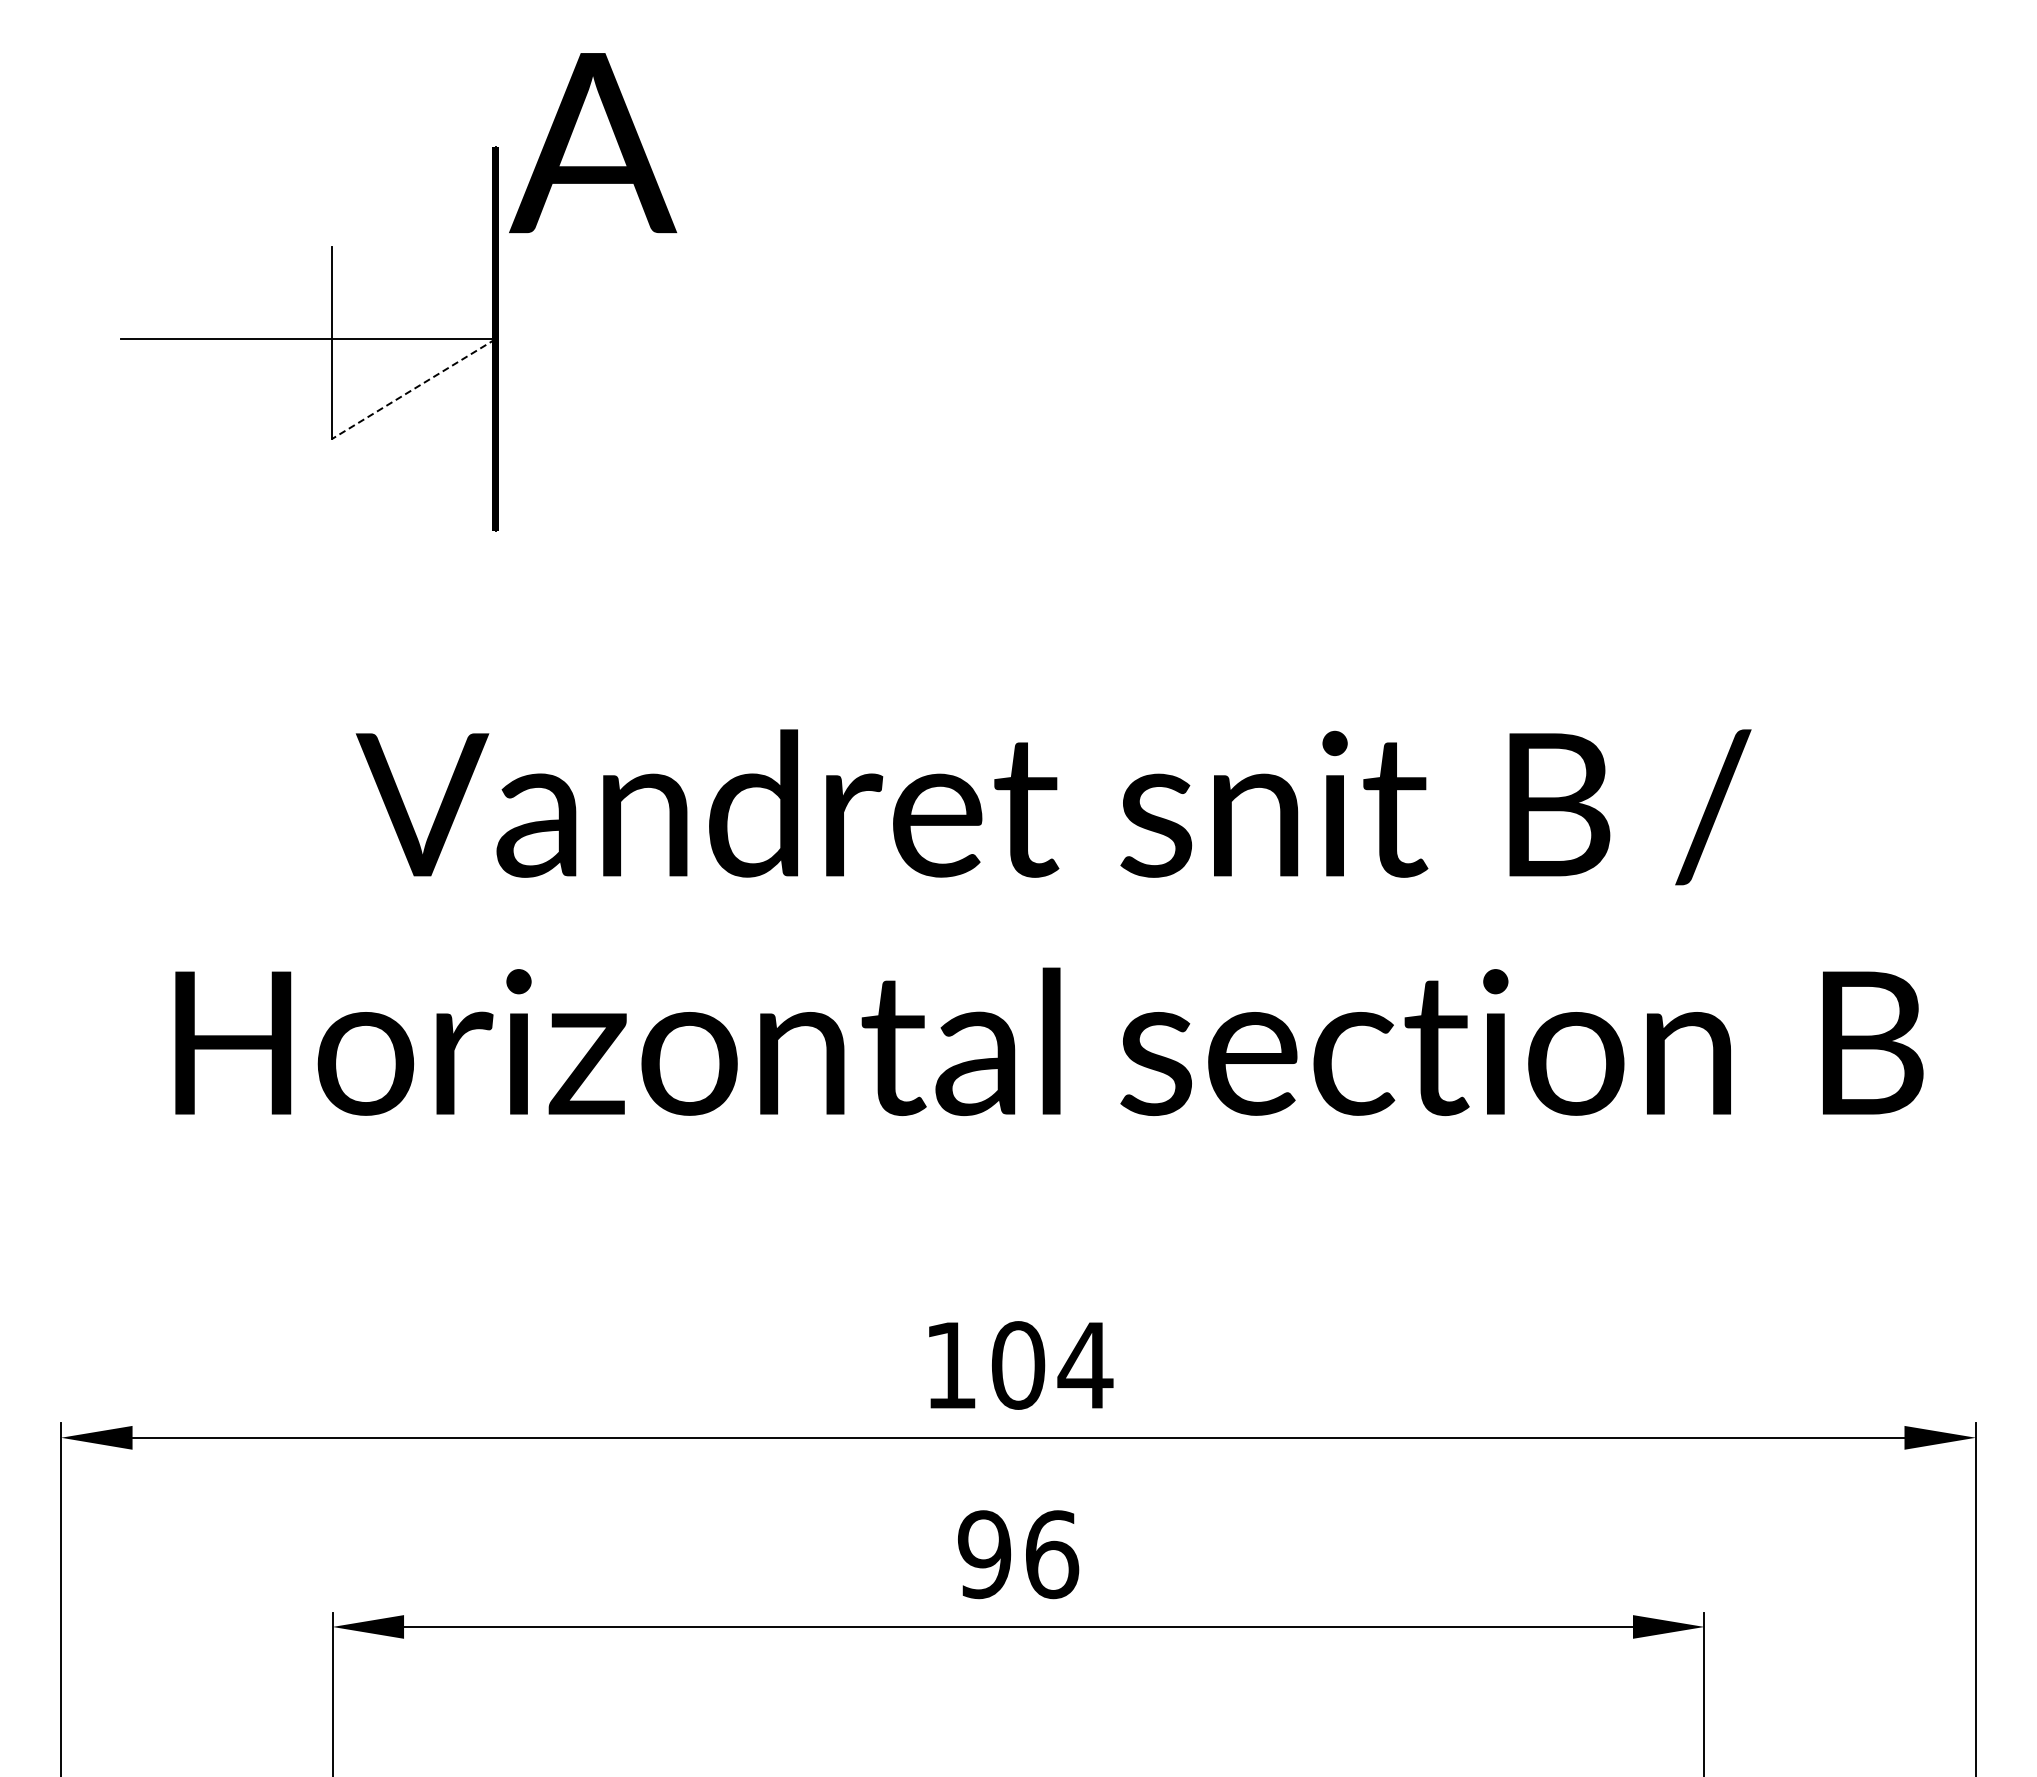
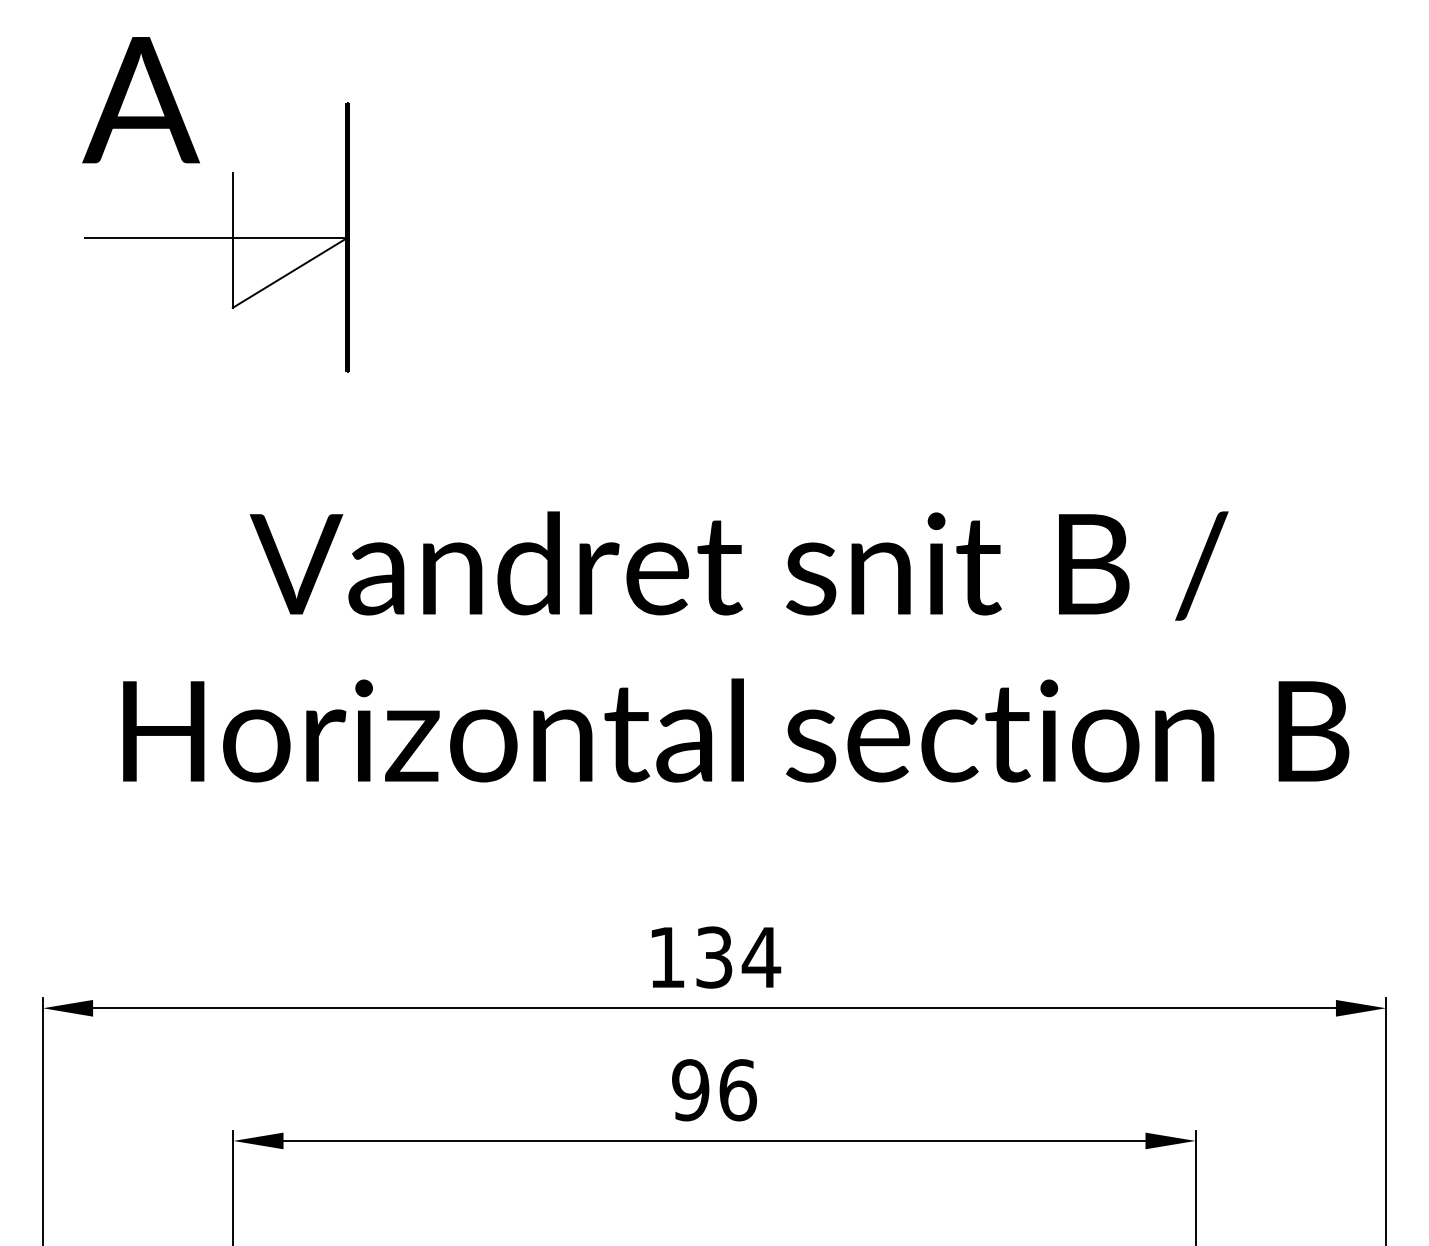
text: (593, 143) -> (141, 100), moved
line: (413, 389) -> (290, 273), dashed -> solid
text: (1018, 1365) -> (714, 957), 104 -> 134

